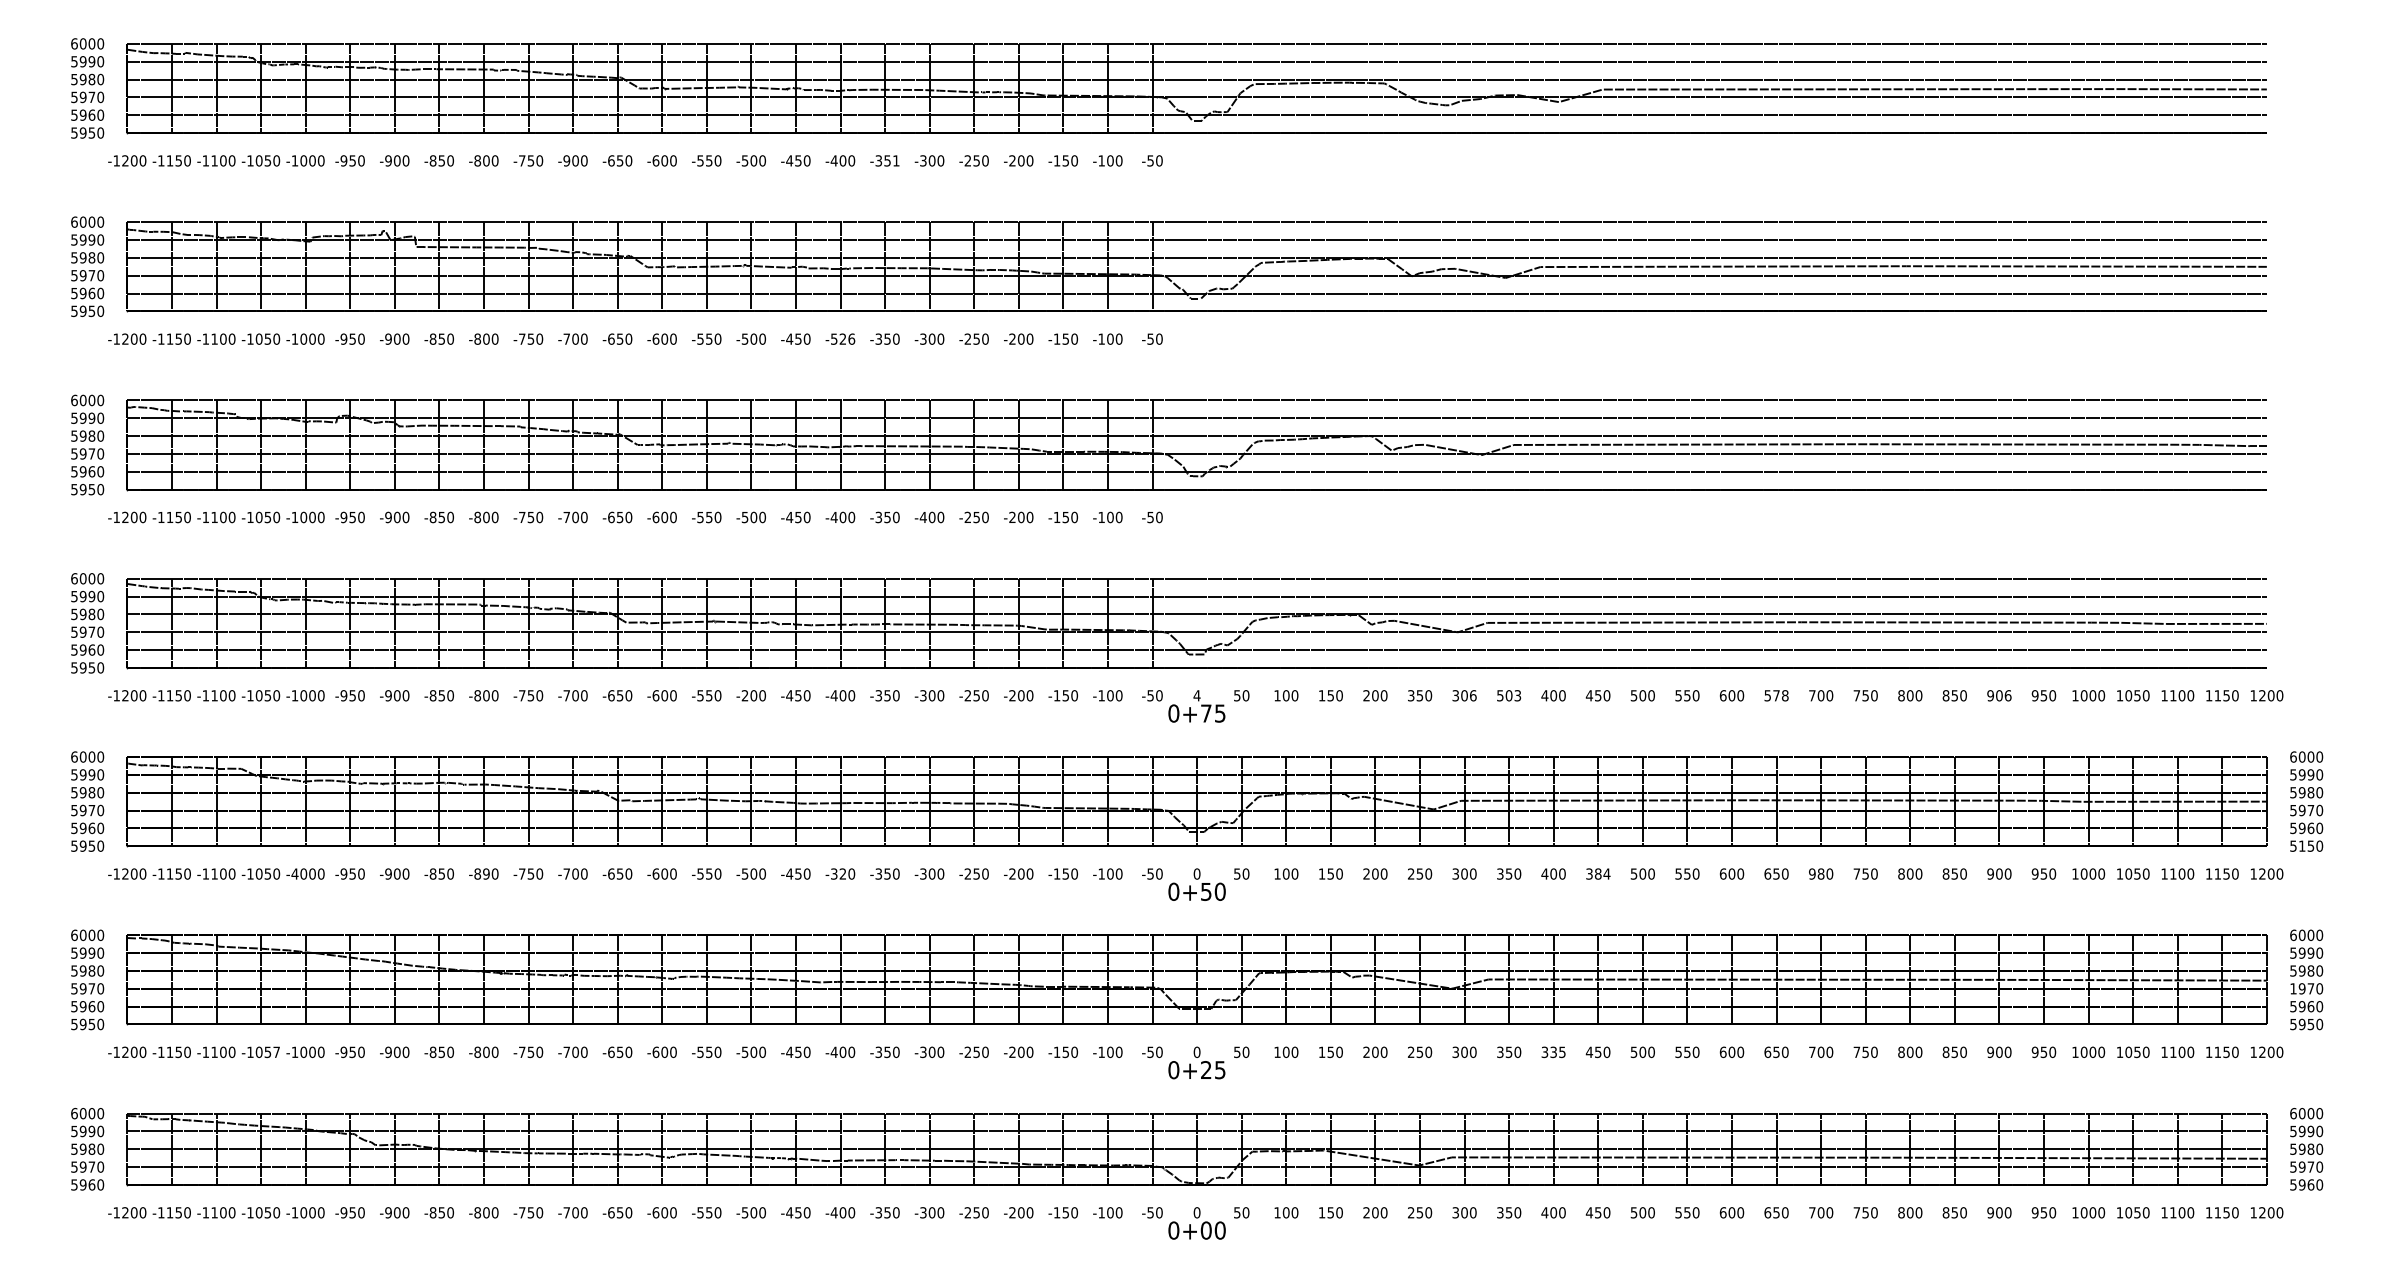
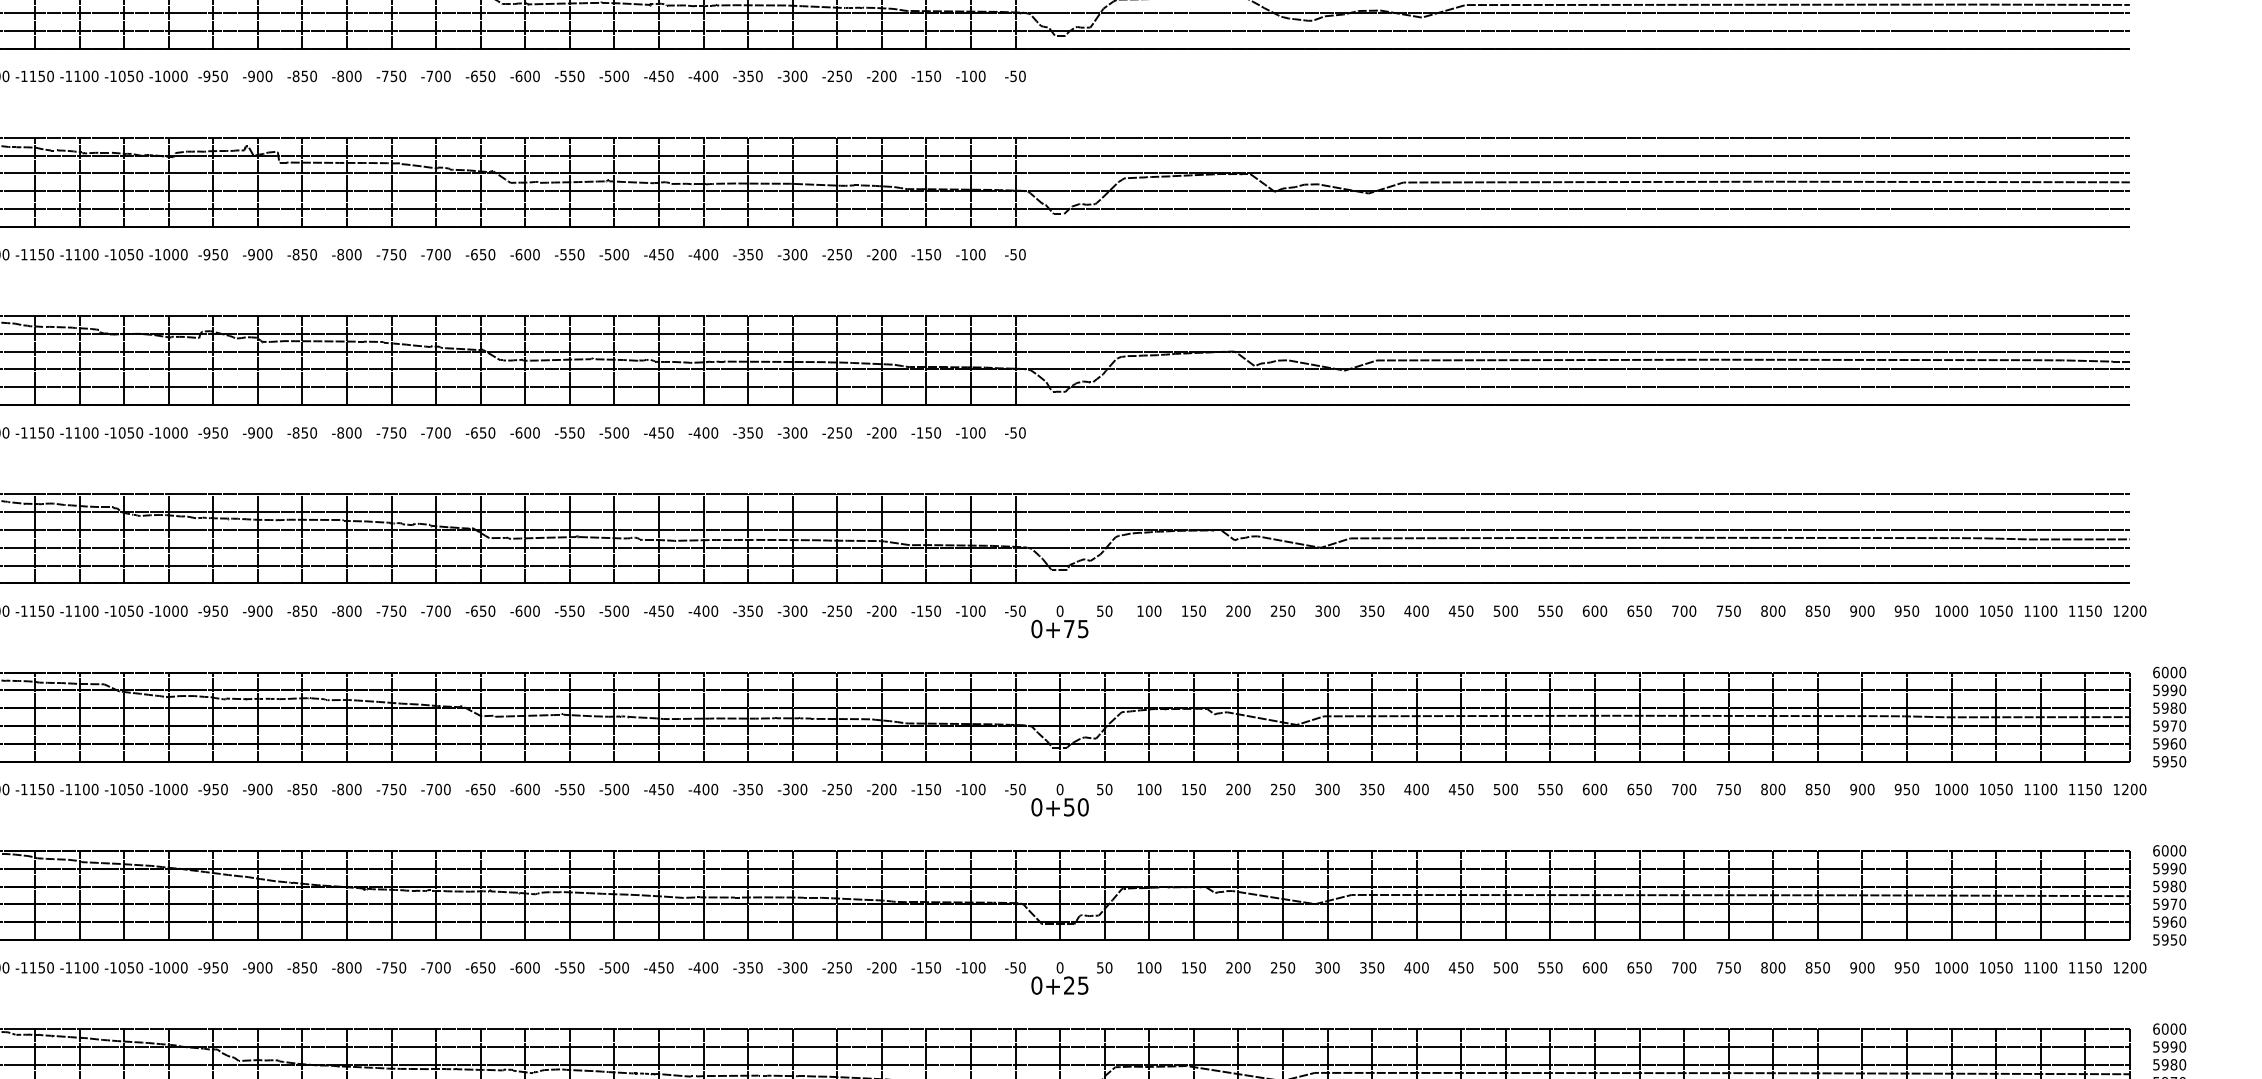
text: (566, 160) -> (429, 75), -900 -> -700
text: (896, 160) -> (759, 75), -351 -> -350
text: (842, 338) -> (705, 253), -526 -> -400
text: (922, 517) -> (785, 432), -400 -> -300
text: (744, 695) -> (607, 610), -200 -> -500
text: (1196, 695) -> (1059, 610), 4 -> 0
text: (1473, 695) -> (1336, 610), 306 -> 300
text: (1509, 695) -> (1372, 610), 503 -> 350
text: (1776, 695) -> (1639, 610), 578 -> 650
text: (2008, 695) -> (1871, 610), 906 -> 900
text: (1411, 696) -> (1274, 611), 350 -> 250
text: (2301, 845) -> (2164, 760), 5150 -> 5950
text: (294, 873) -> (157, 788), -4000 -> -1000
text: (486, 873) -> (349, 788), -890 -> -800
text: (838, 873) -> (701, 788), -320 -> -400
text: (1597, 873) -> (1460, 788), 384 -> 450
text: (1816, 873) -> (1679, 788), 980 -> 700
text: (2293, 988) -> (2156, 903), 1970 -> 5970
text: (276, 1052) -> (139, 967), -1057 -> -1050
text: (1553, 1052) -> (1416, 967), 335 -> 400

